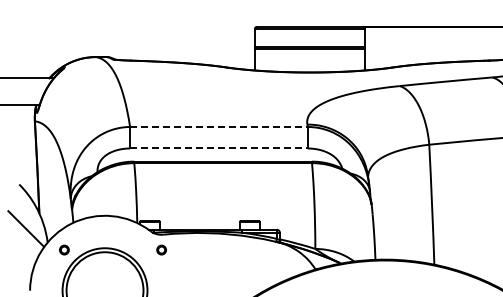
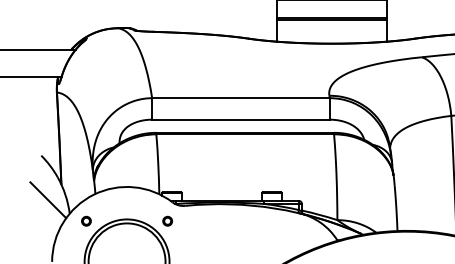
line: (218, 127) -> (240, 98), dashed -> solid
line: (218, 148) -> (240, 119), dashed -> solid
part: (161, 249) -> (167, 220), moved

